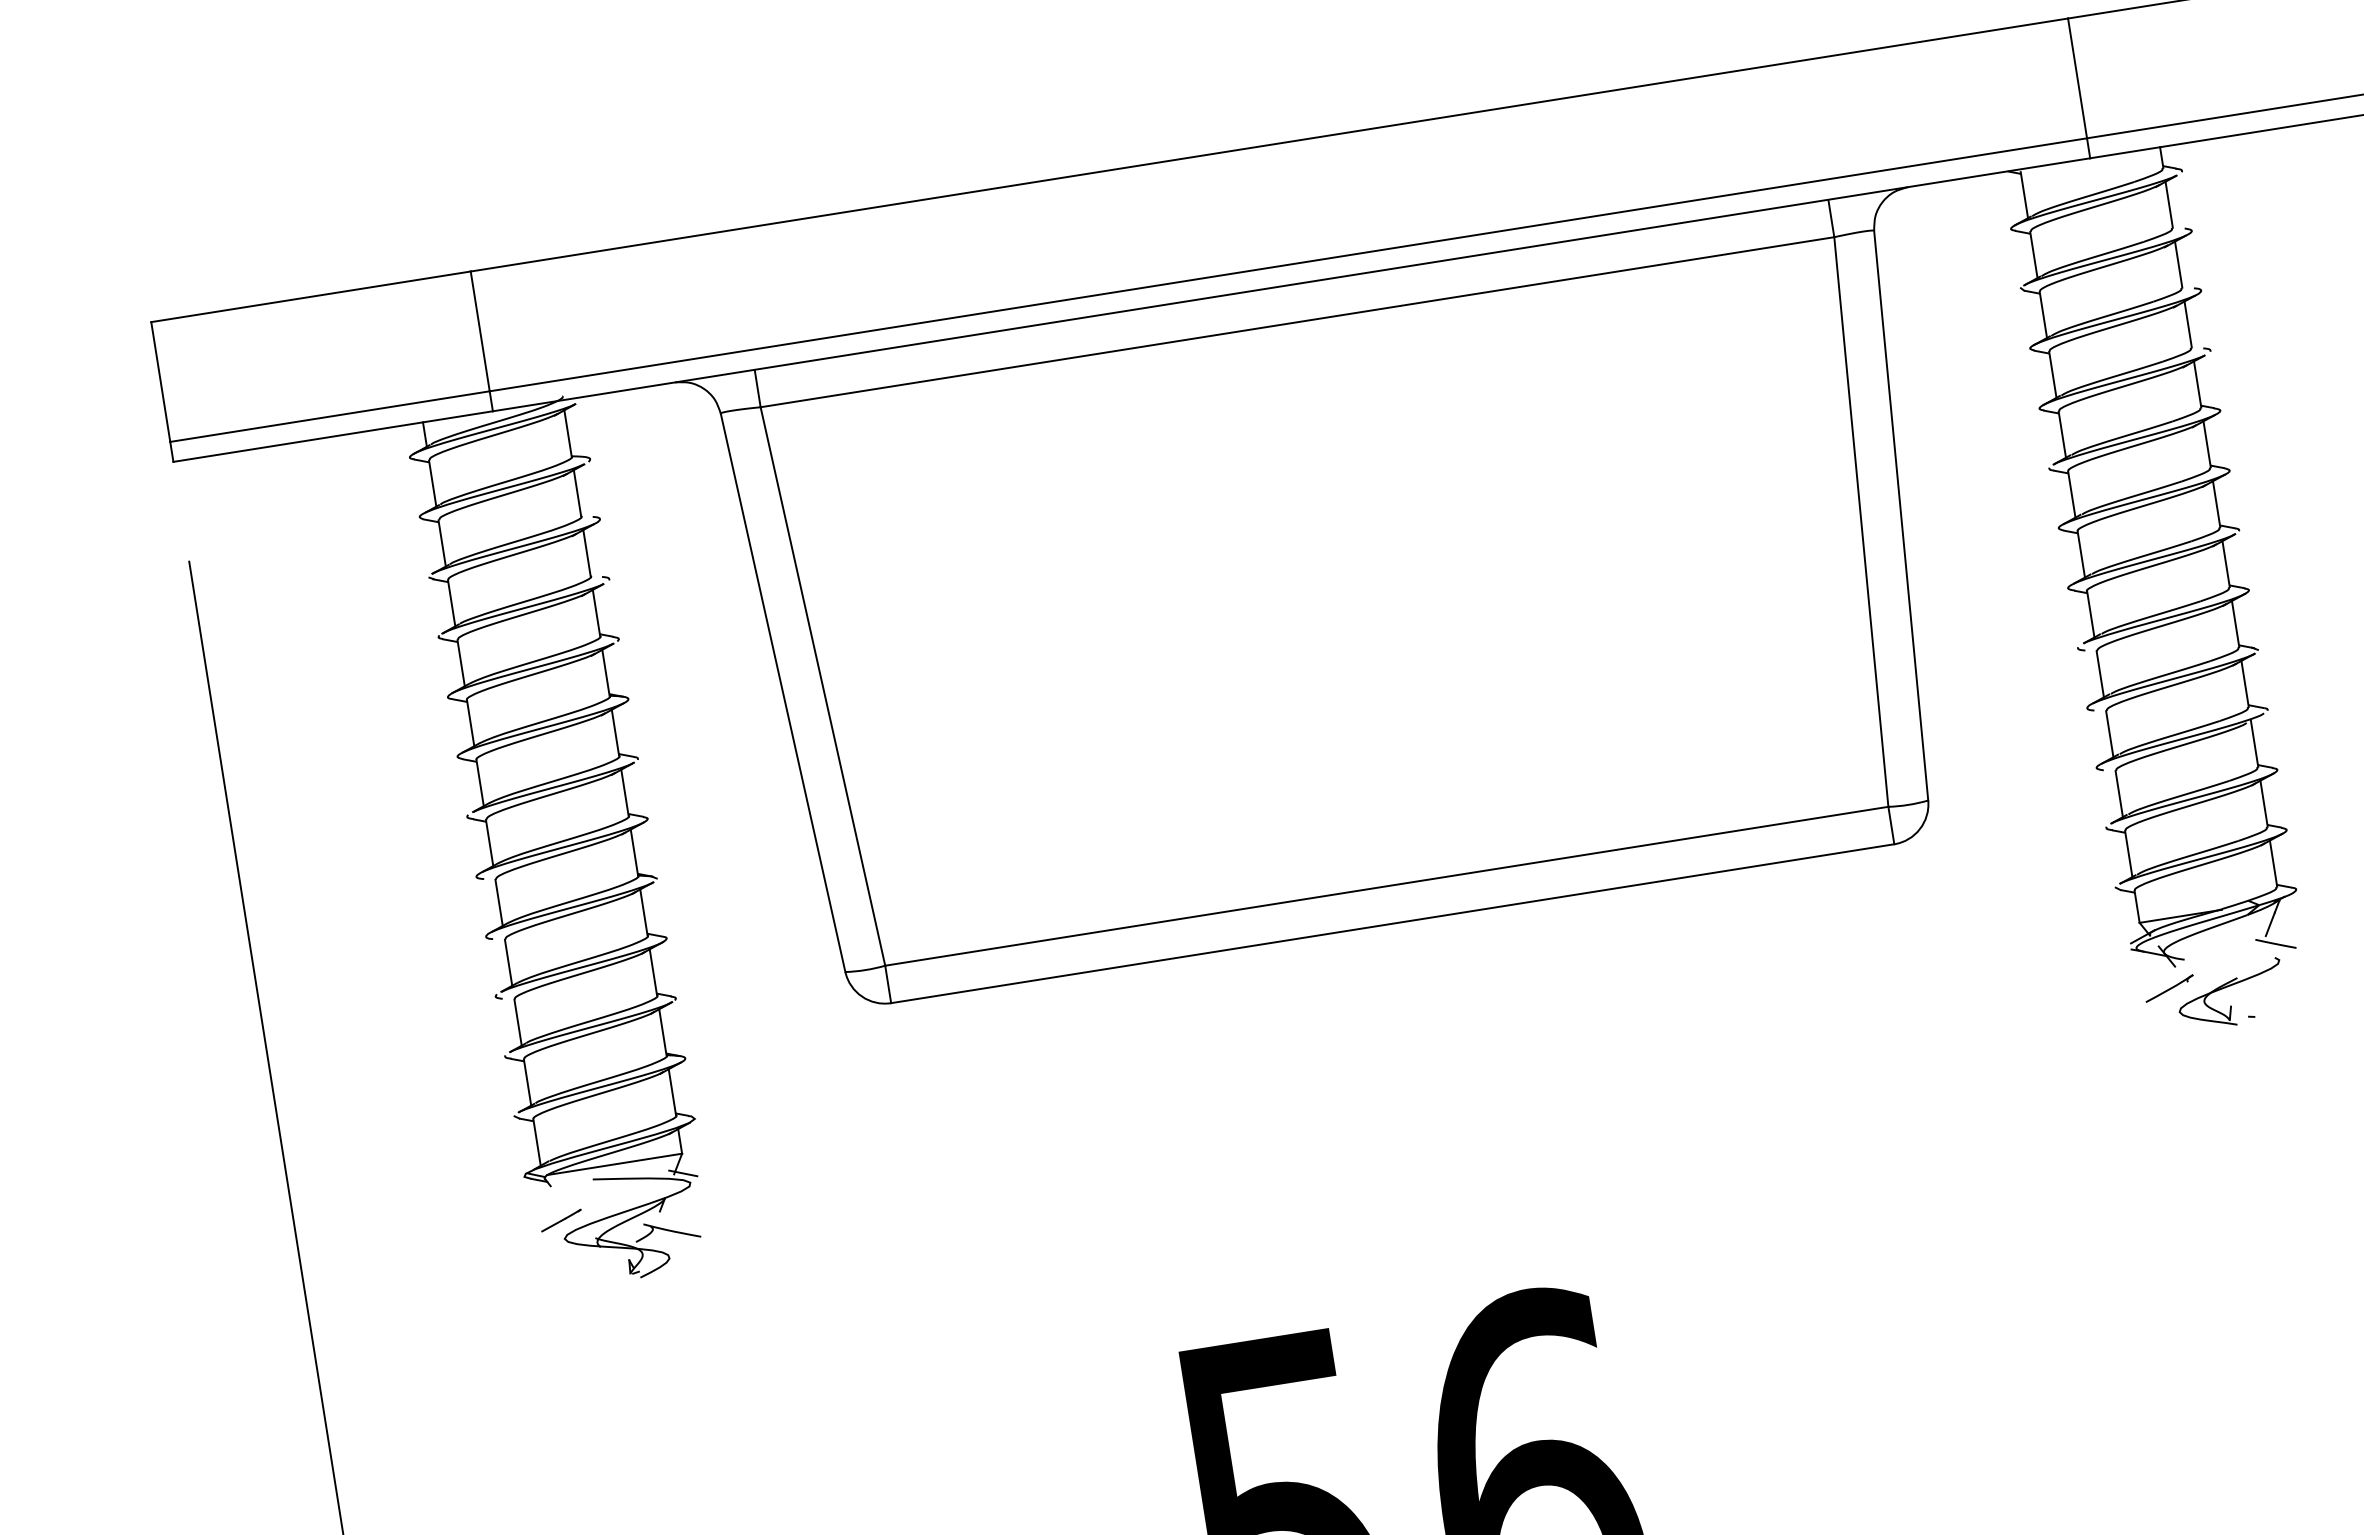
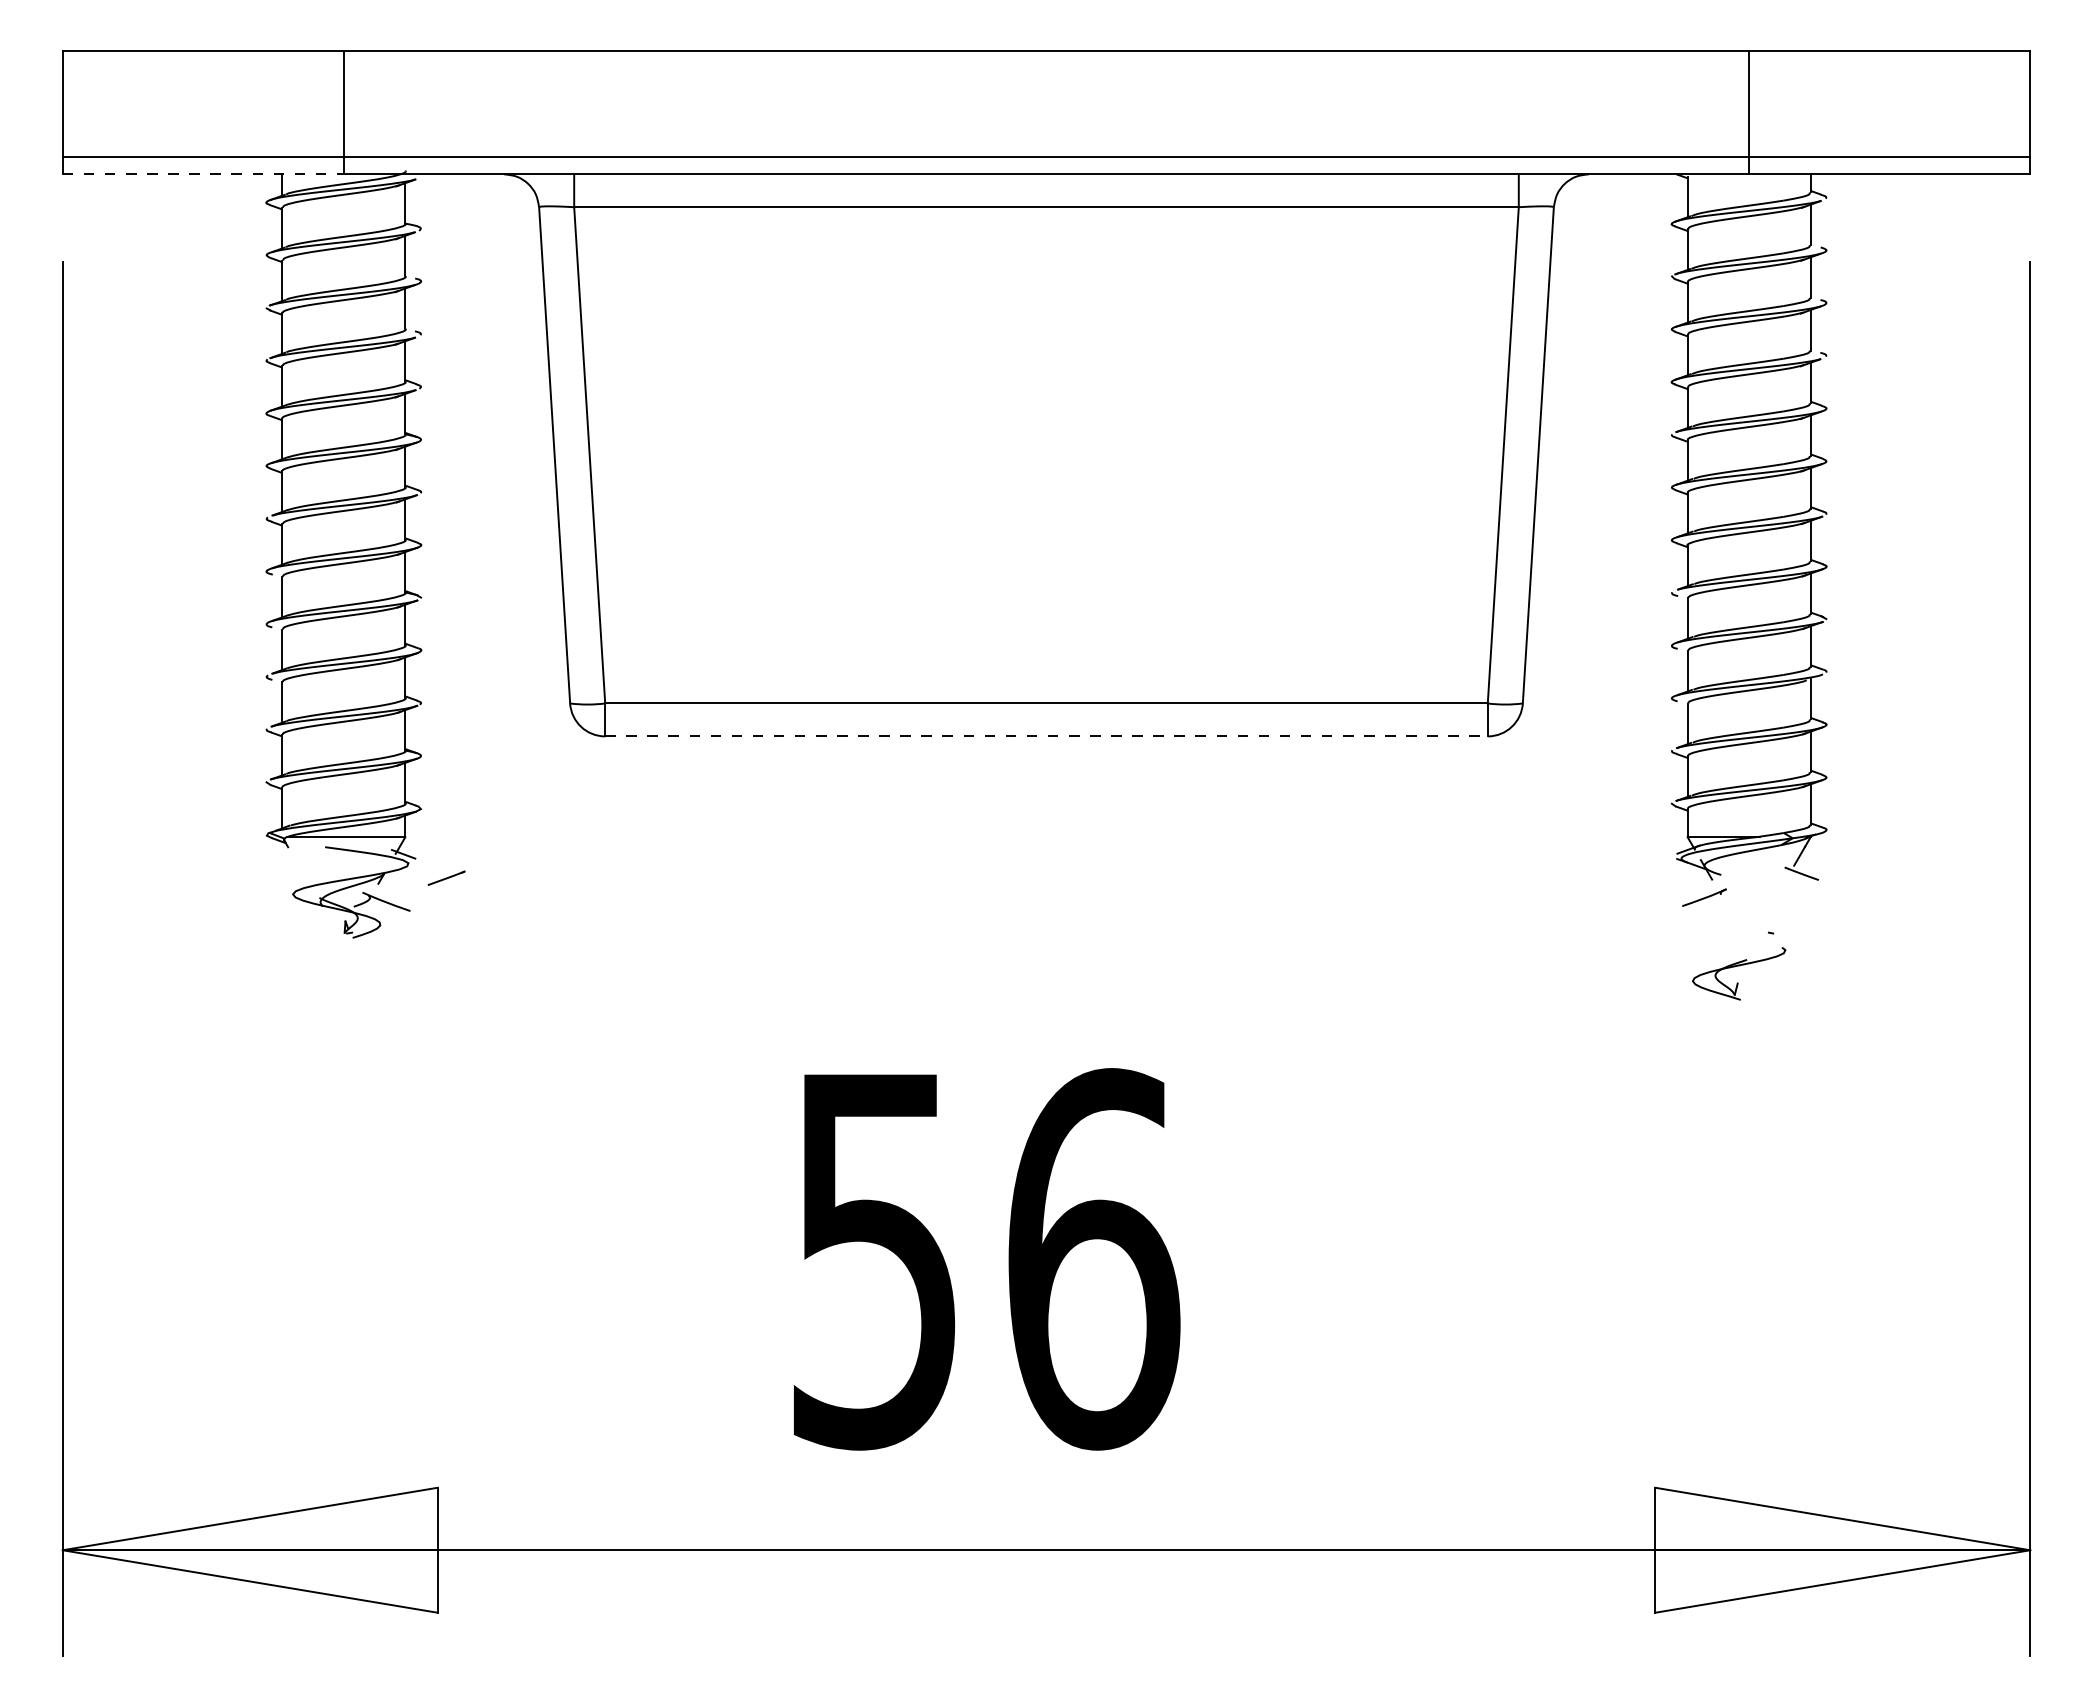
line: (333, 436) -> (203, 174), solid -> dashed
line: (1393, 923) -> (1047, 736), solid -> dashed
part: (2230, 986) -> (1739, 966), moved
line: (561, 1219) -> (446, 877), moved

